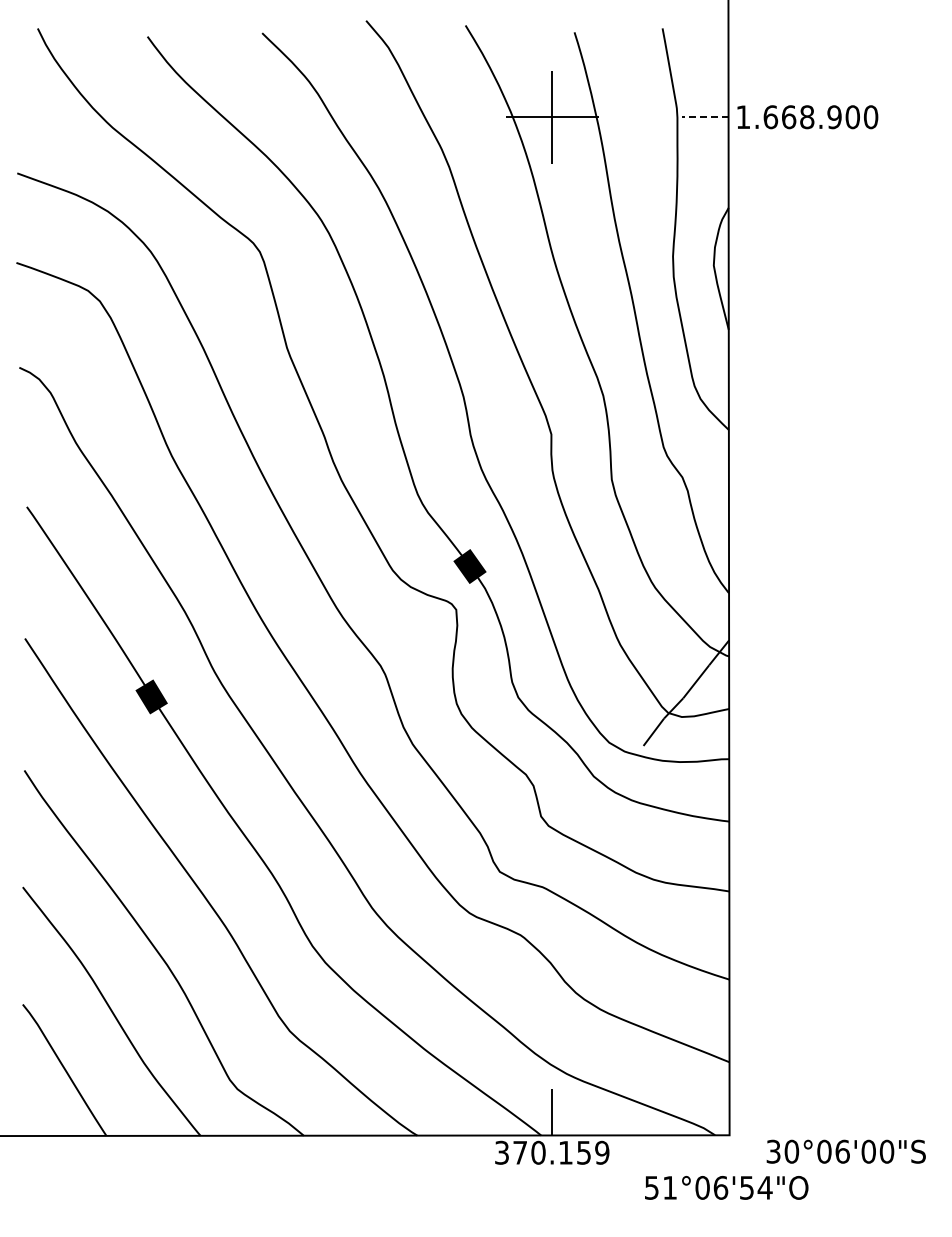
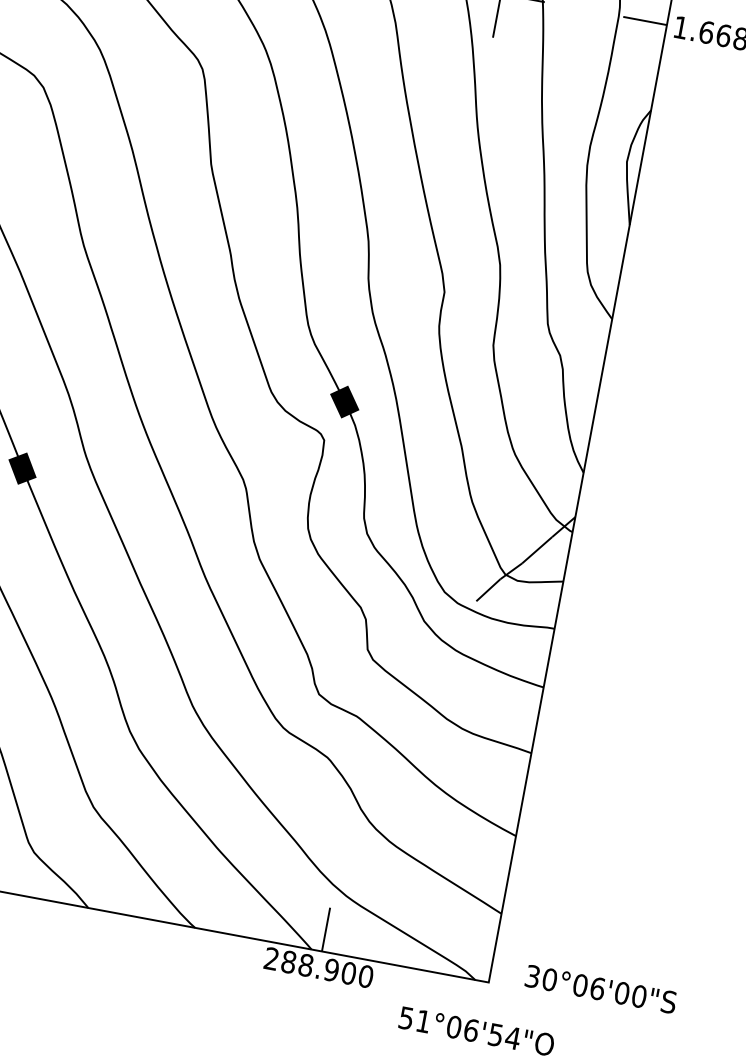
line: (704, 117) -> (644, 21), dashed -> solid
text: (845, 1151) -> (600, 988), moved
text: (552, 1152) -> (319, 967), 370.159 -> 288.900

